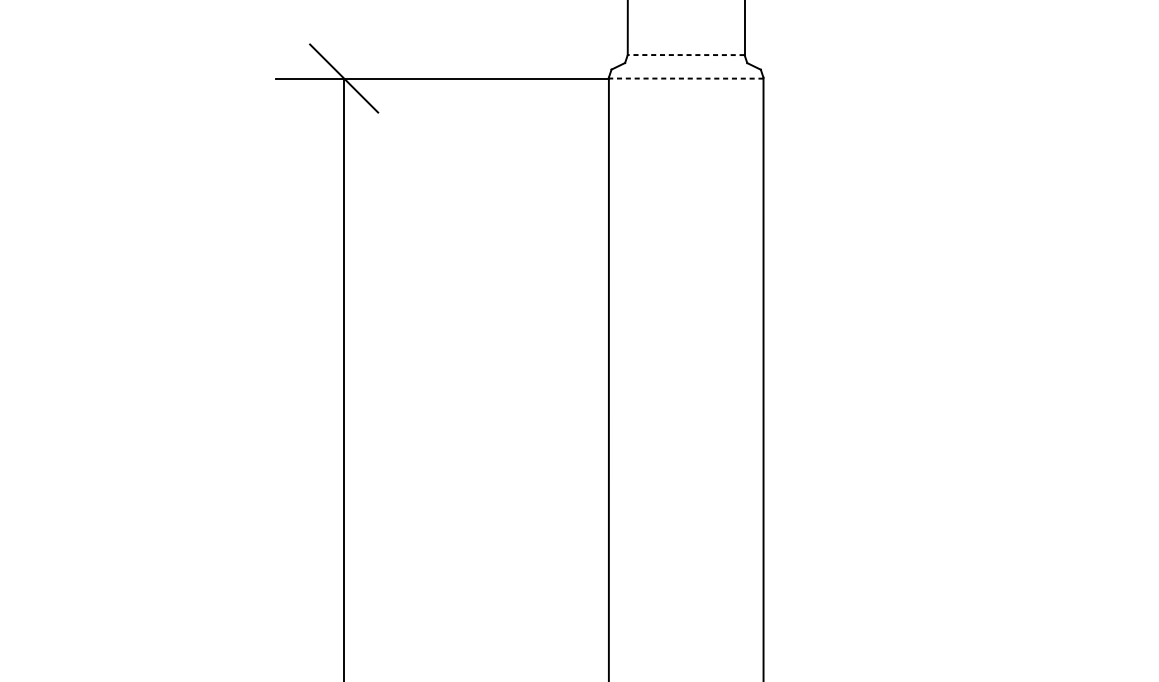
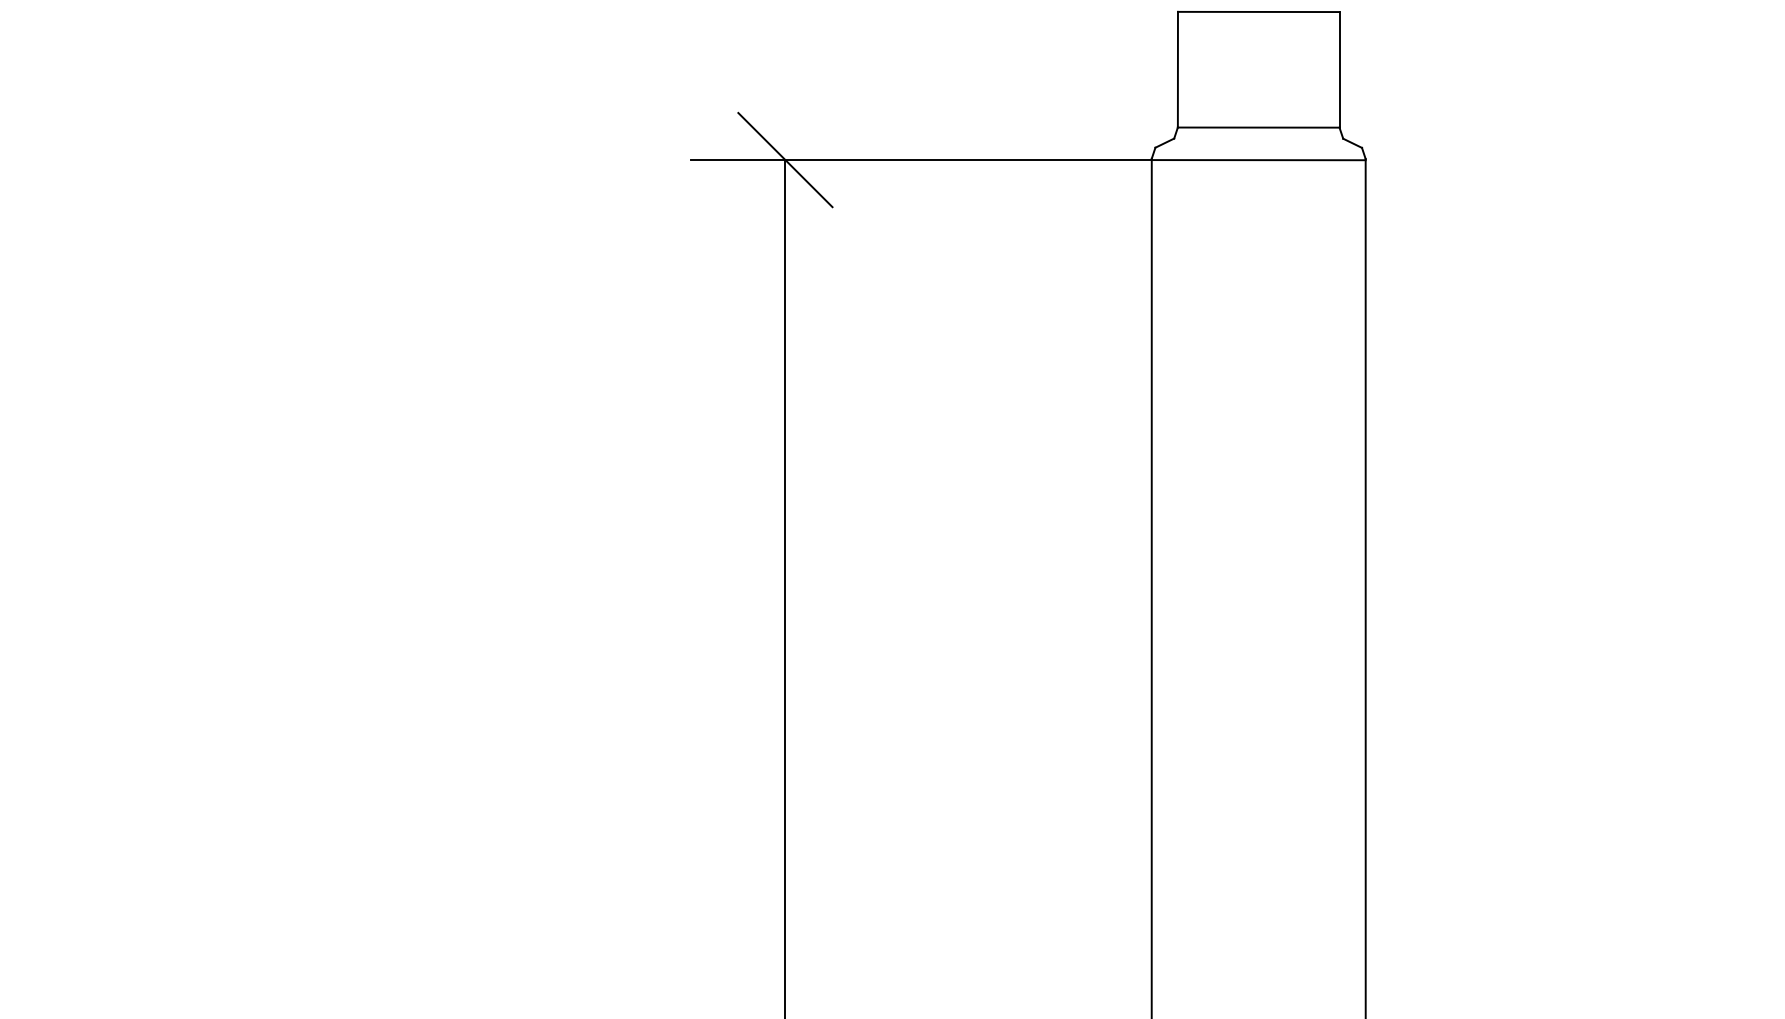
line: (686, 54) -> (1258, 127), dashed -> solid
line: (686, 78) -> (1258, 160), dashed -> solid

